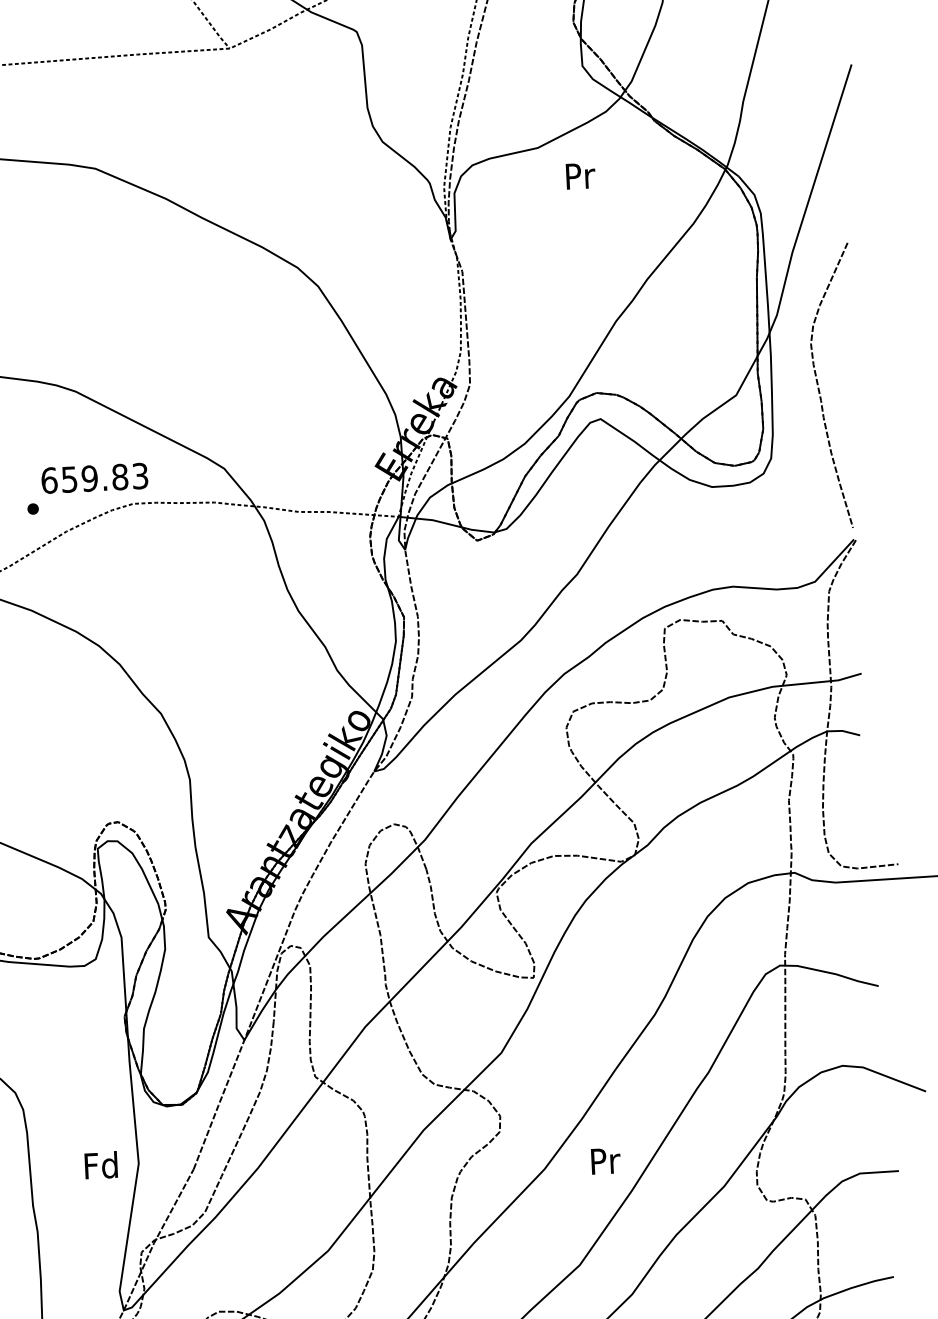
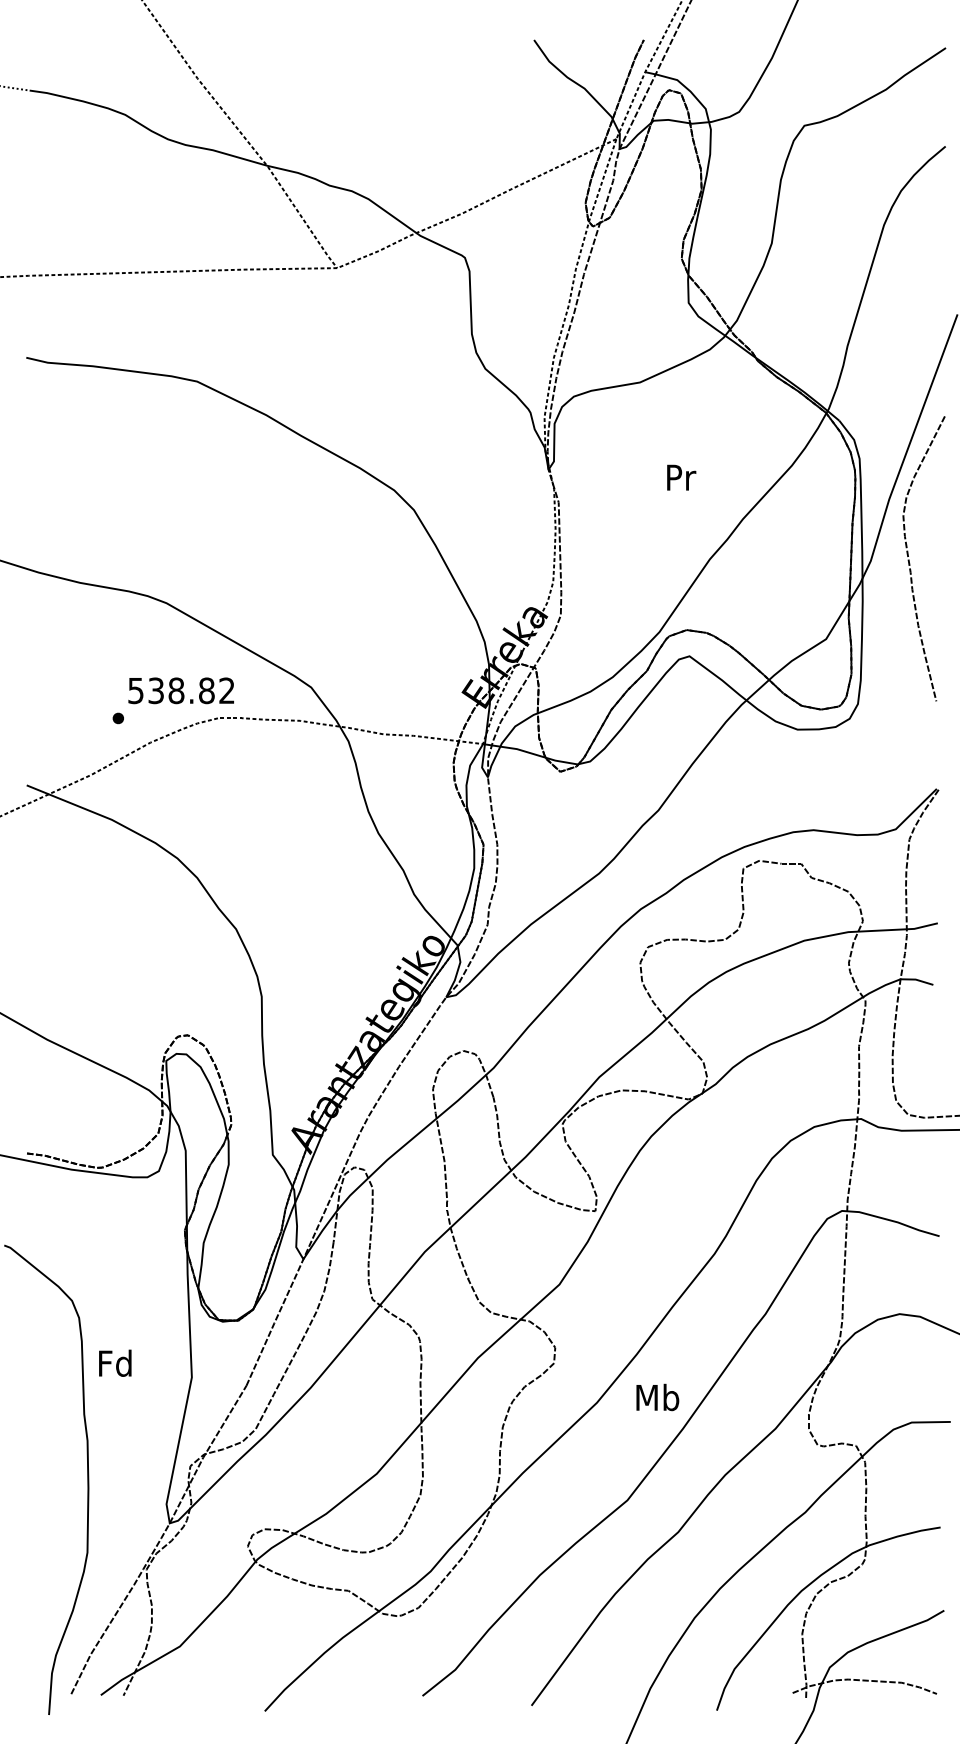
text: (580, 175) -> (681, 477), moved
curve: (820, 391) -> (910, 563), moved
text: (94, 478) -> (181, 690), 659.83 -> 538.82
text: (604, 1160) -> (657, 1397), Pr -> Mb
text: (101, 1164) -> (115, 1362), moved

